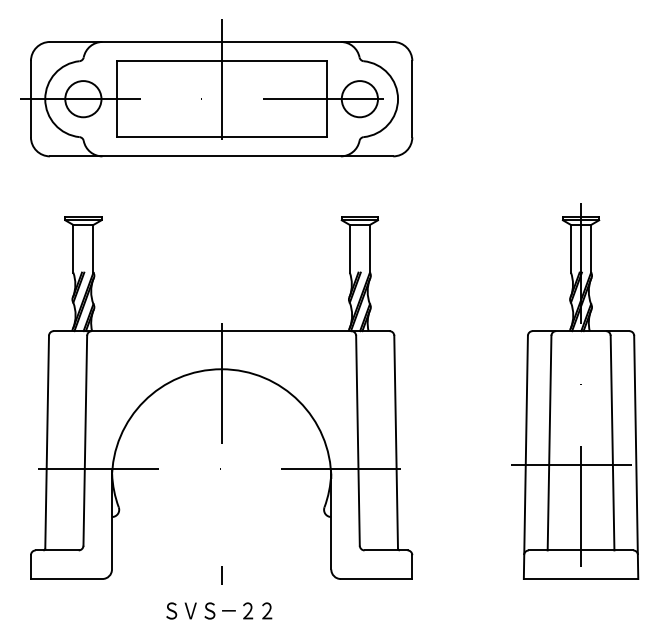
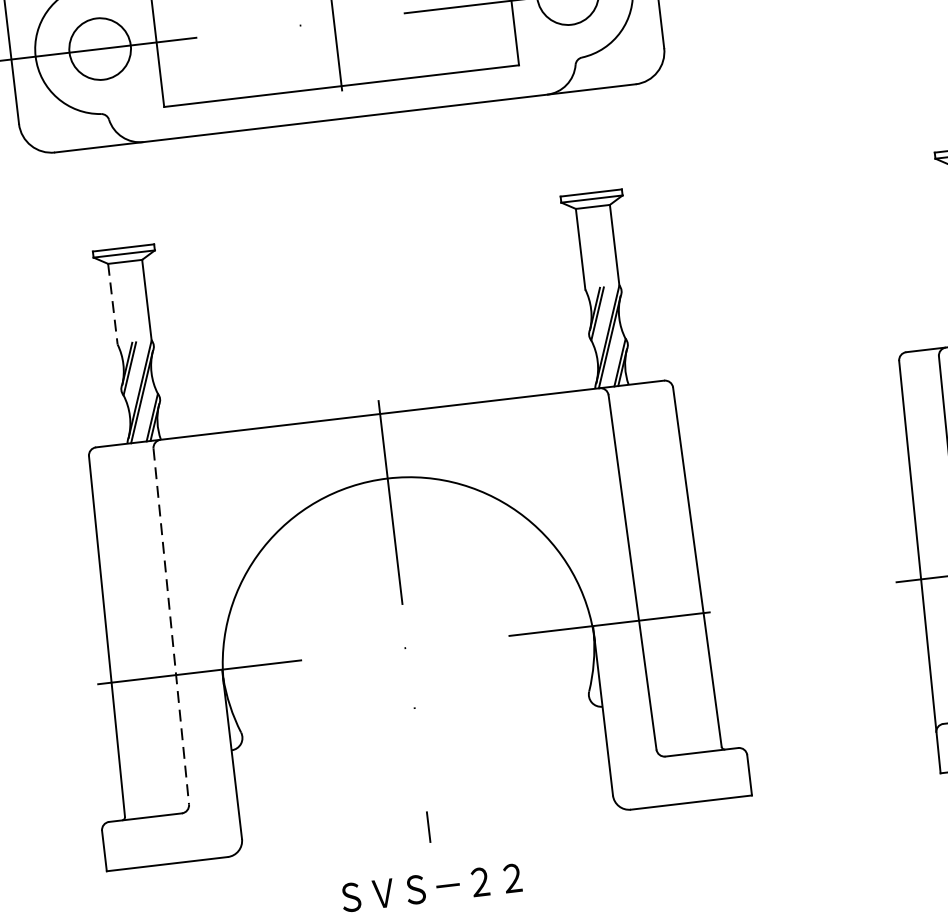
line: (73, 248) -> (113, 303), solid -> dashed
line: (85, 440) -> (171, 626), solid -> dashed

